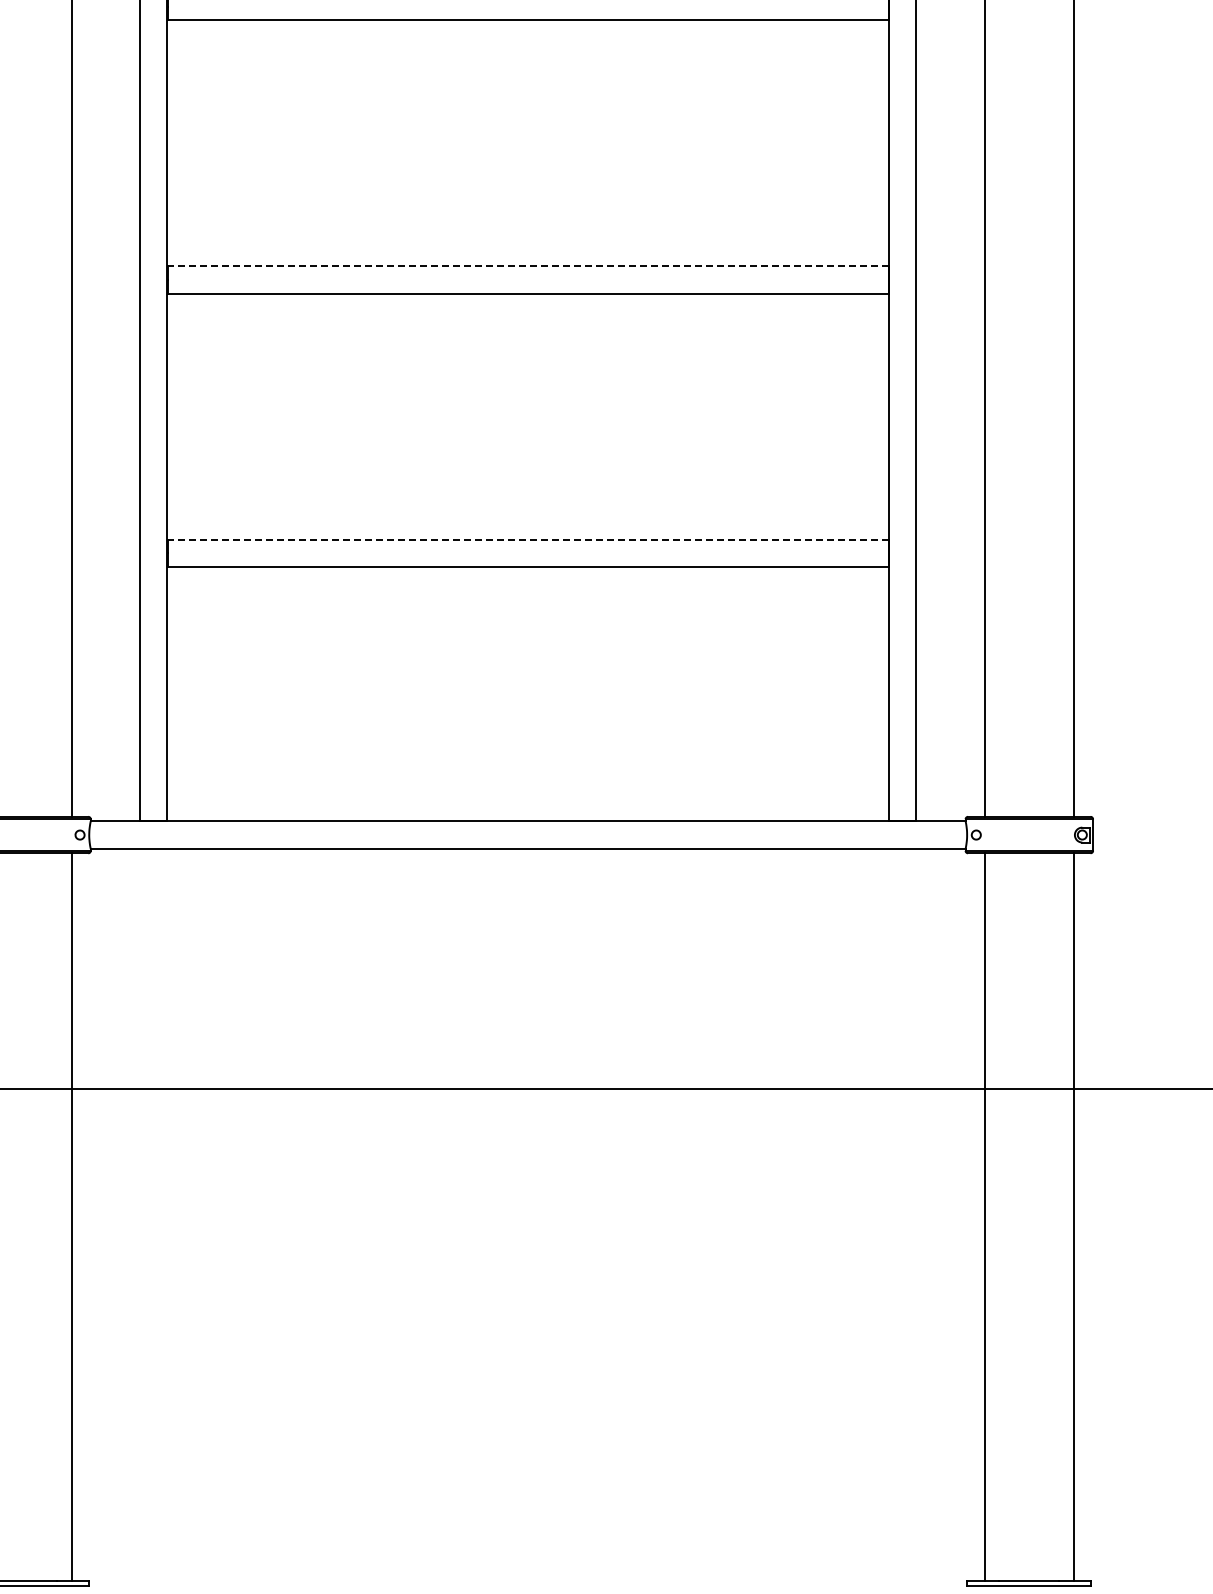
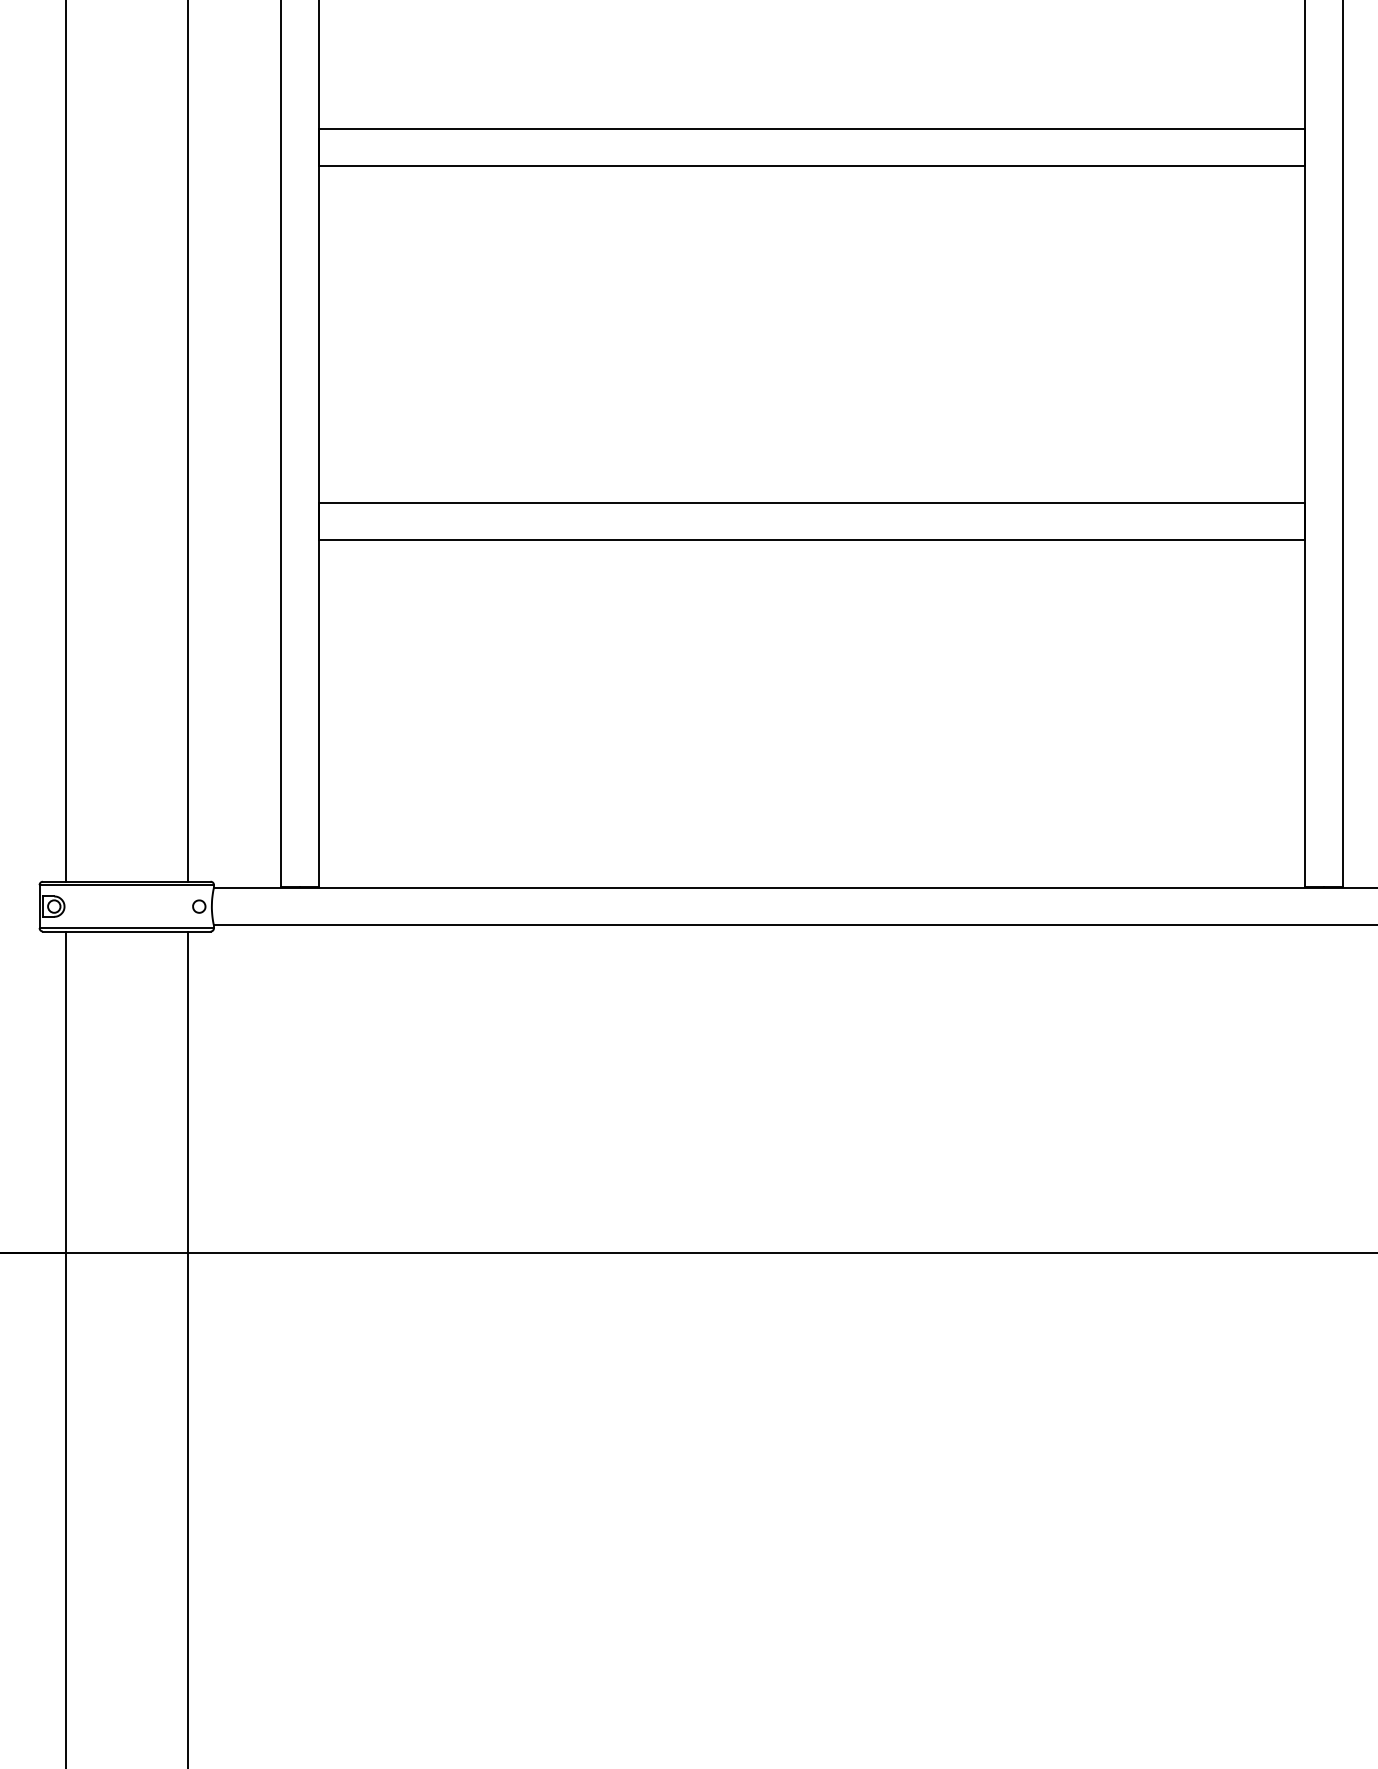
line: (527, 266) -> (811, 129), dashed -> solid
line: (527, 539) -> (811, 502), dashed -> solid

